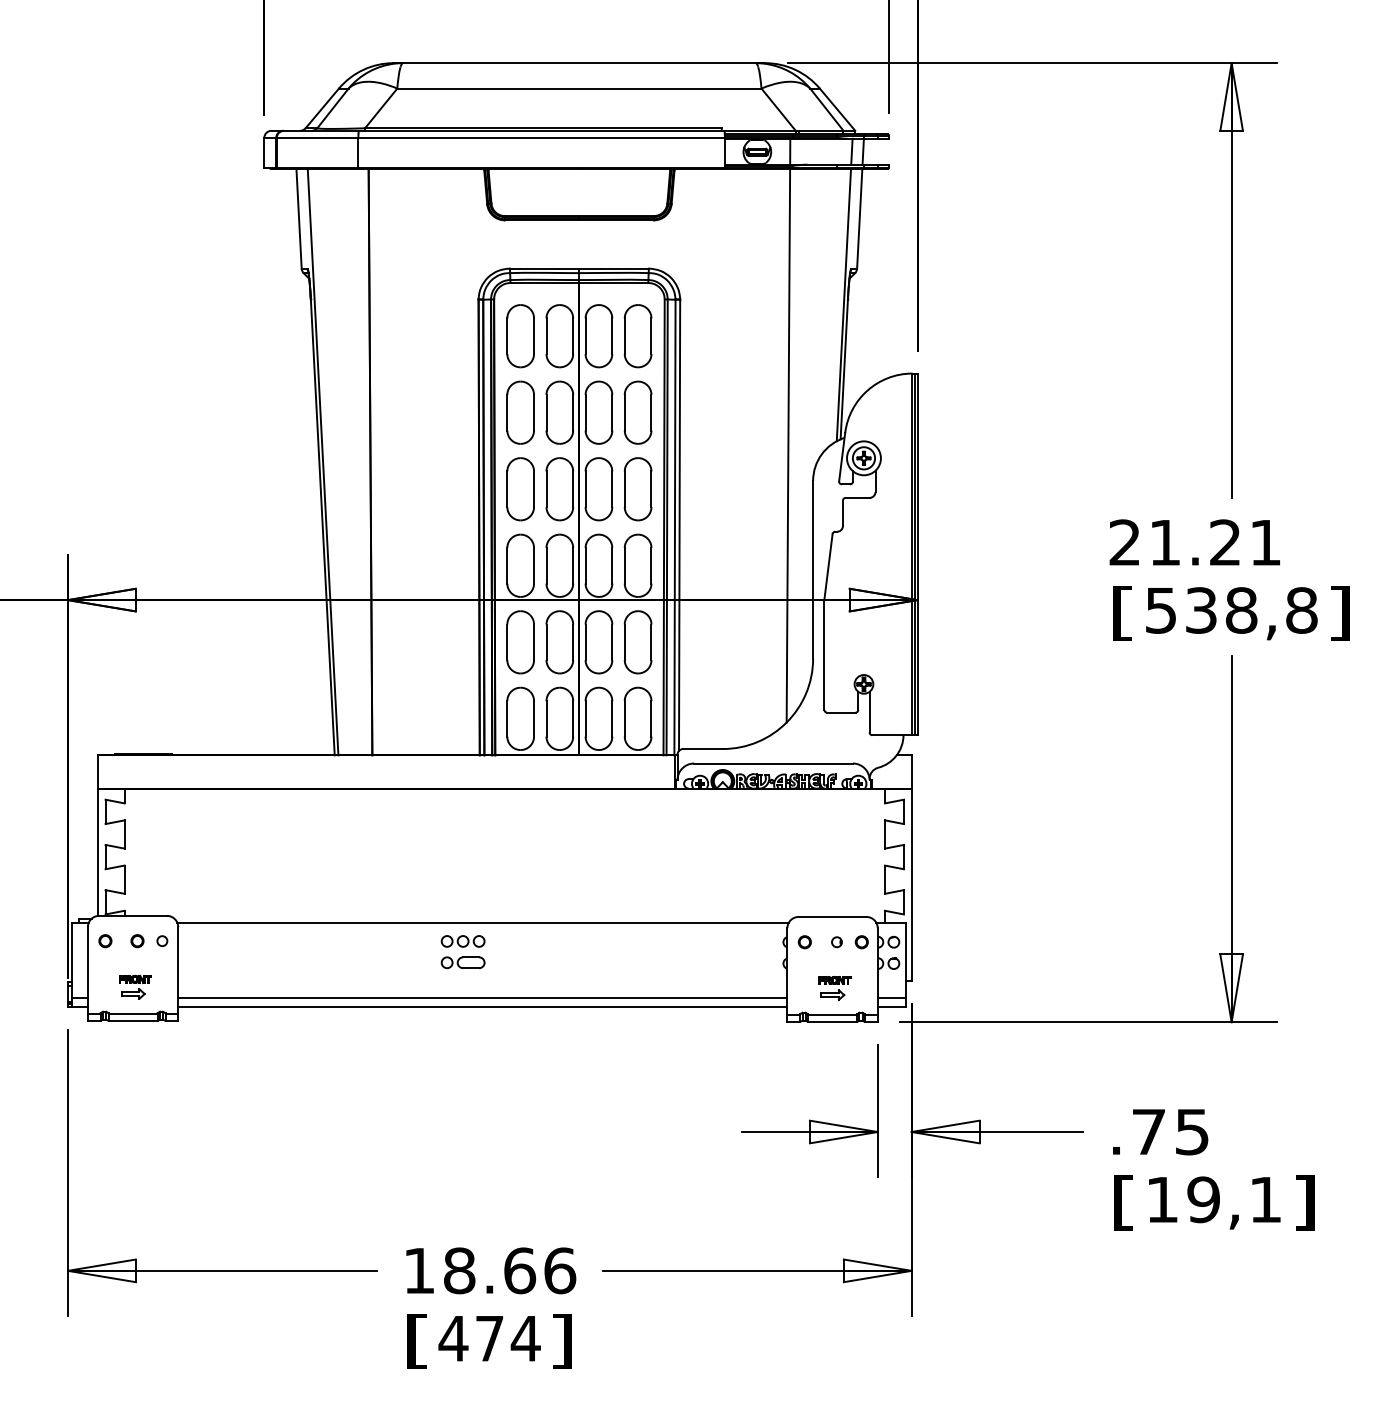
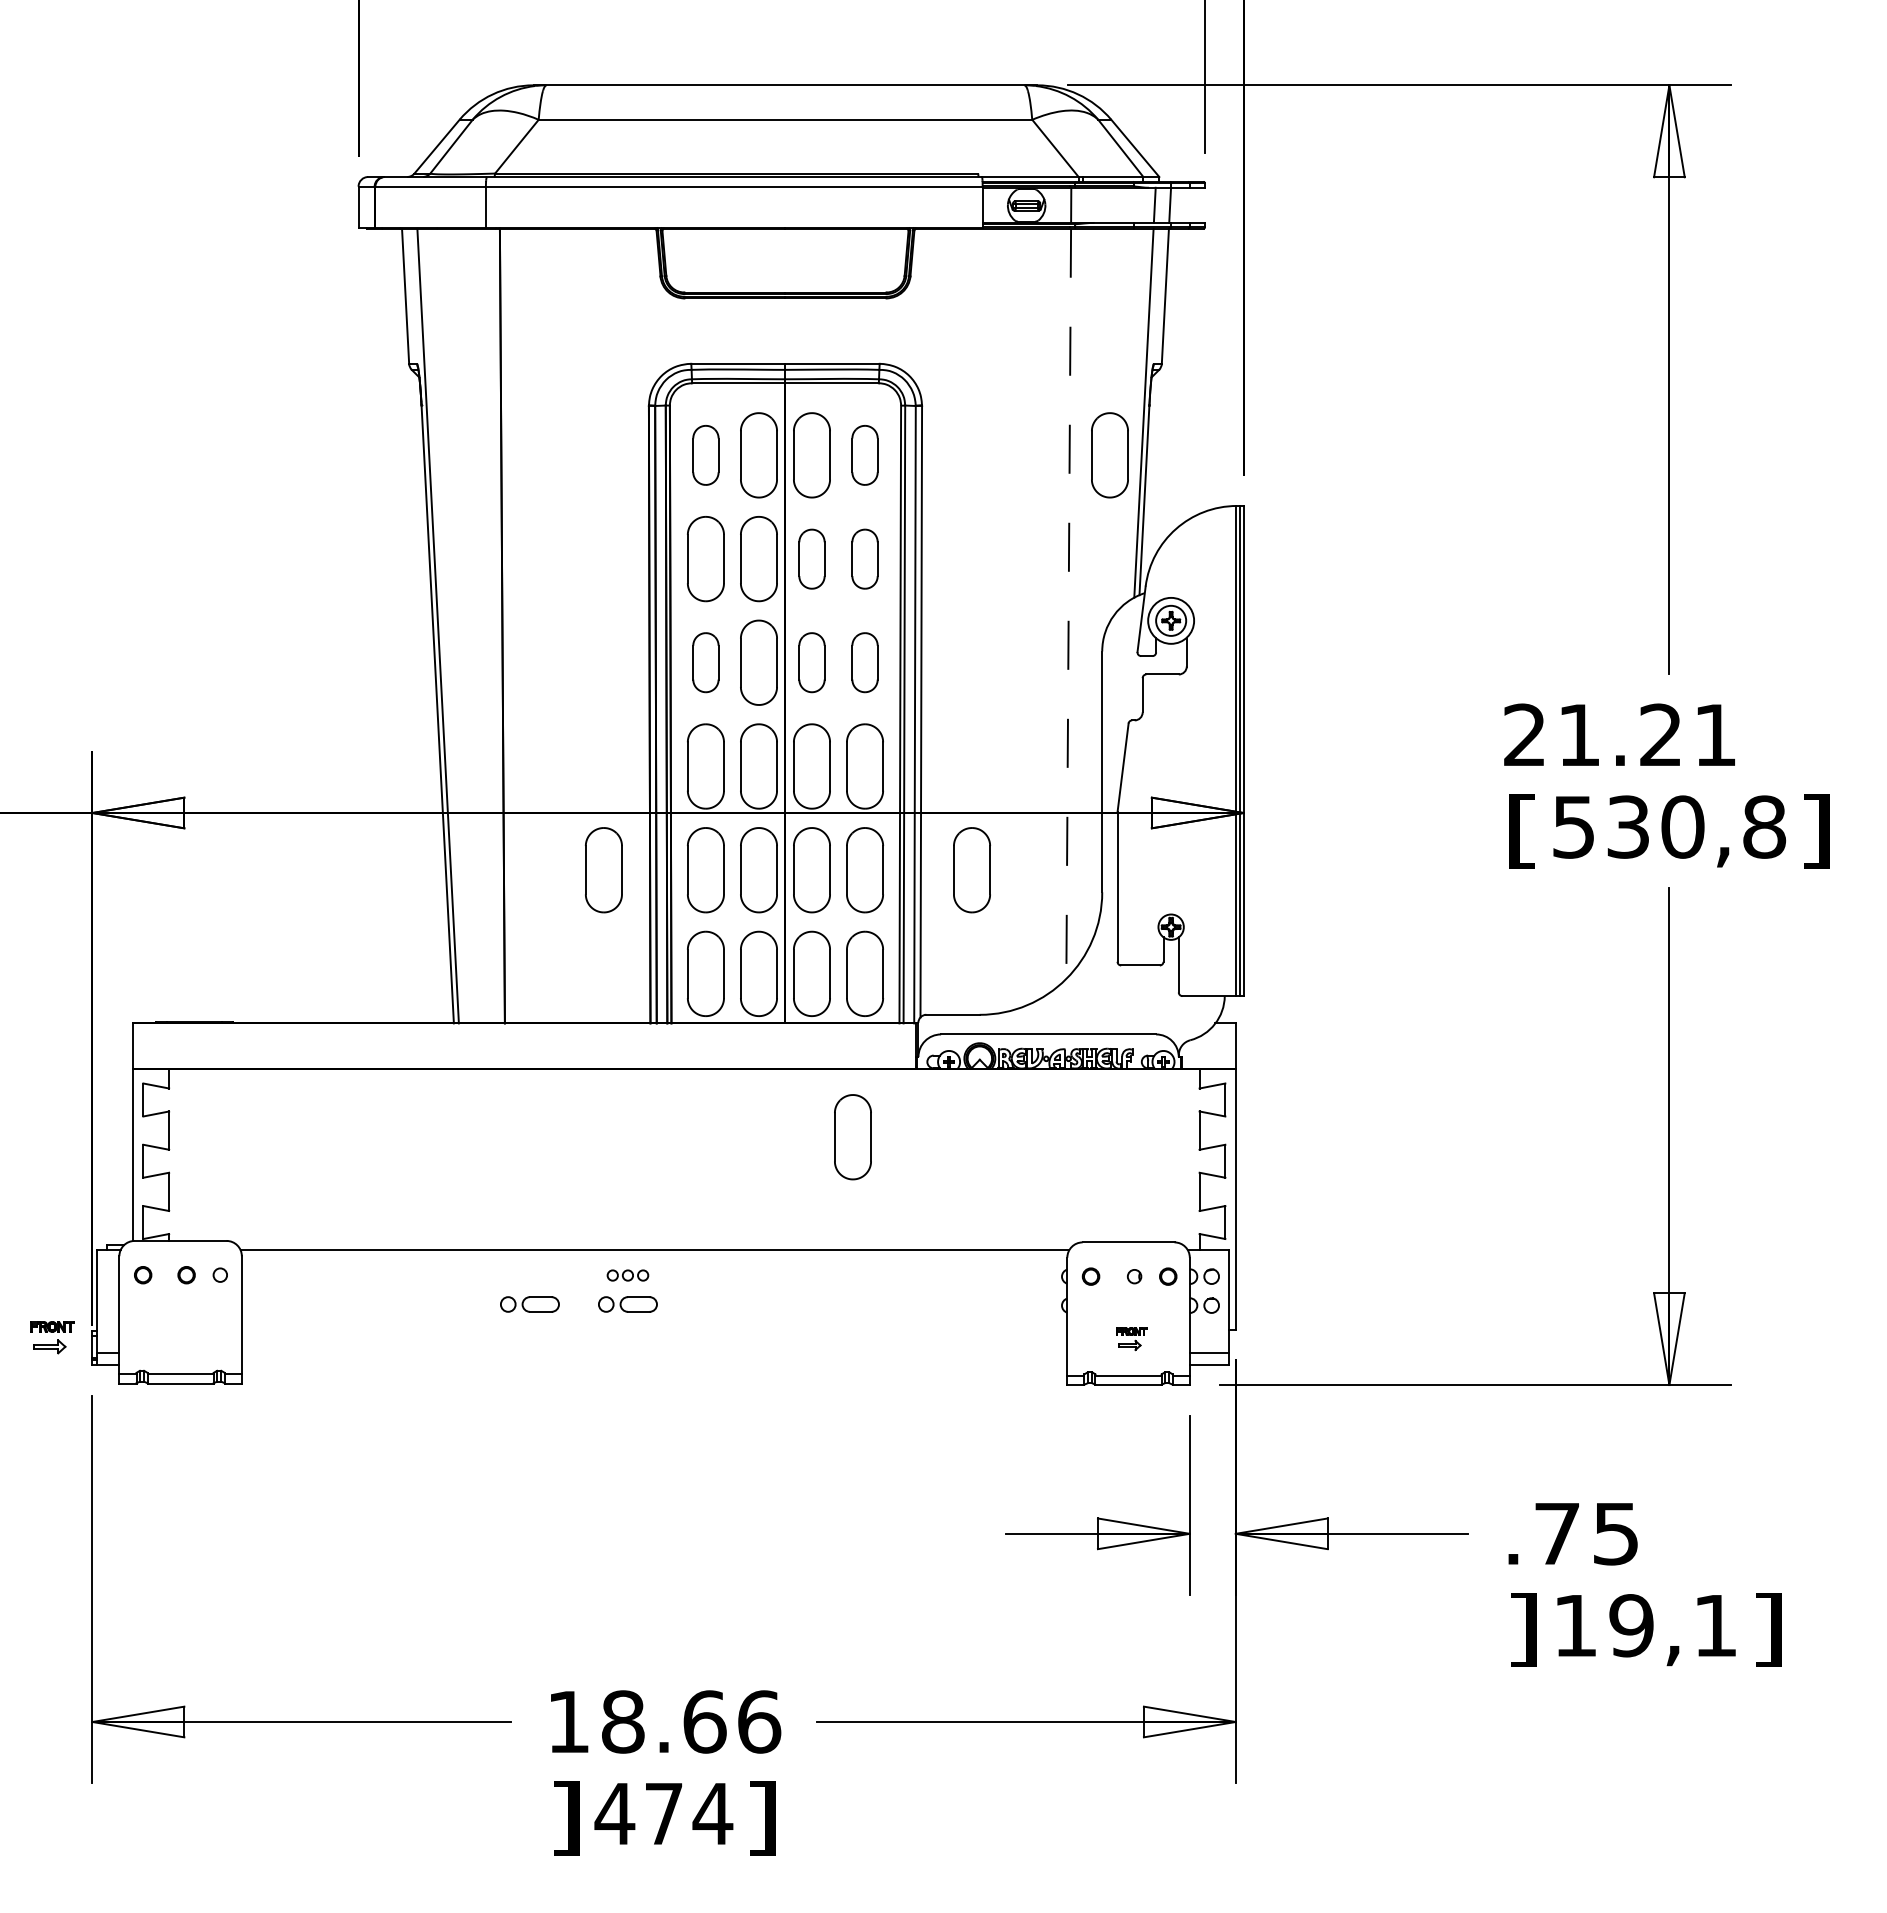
part: (520, 336) -> (705, 455), size x0.7
part: (637, 336) -> (864, 455), size x0.7
part: (818, 336) -> (1109, 455), added
part: (598, 413) -> (811, 559), size x0.7
part: (637, 413) -> (864, 559), size x0.7
line: (788, 446) -> (1068, 604), solid -> dashed
part: (520, 489) -> (705, 662), size x0.7
part: (598, 489) -> (811, 662), size x0.7
part: (637, 489) -> (864, 662), size x0.7
text: (1241, 610) -> (1682, 826), 538,8 -> 530,8
part: (445, 642) -> (603, 870), added
part: (716, 642) -> (971, 870), added
part: (628, 839) -> (852, 1137), added
part: (462, 941) -> (627, 1275), size x0.7
part: (390, 962) -> (529, 1304), added
part: (135, 987) -> (52, 1337), moved
part: (834, 987) -> (1131, 1338), size x0.7
line: (482, 998) -> (654, 1352), removed
line: (482, 1007) -> (654, 1364), removed
text: (1123, 1202) -> (1523, 1629), [ -> ]
text: (417, 1342) -> (565, 1818), [ -> ]

